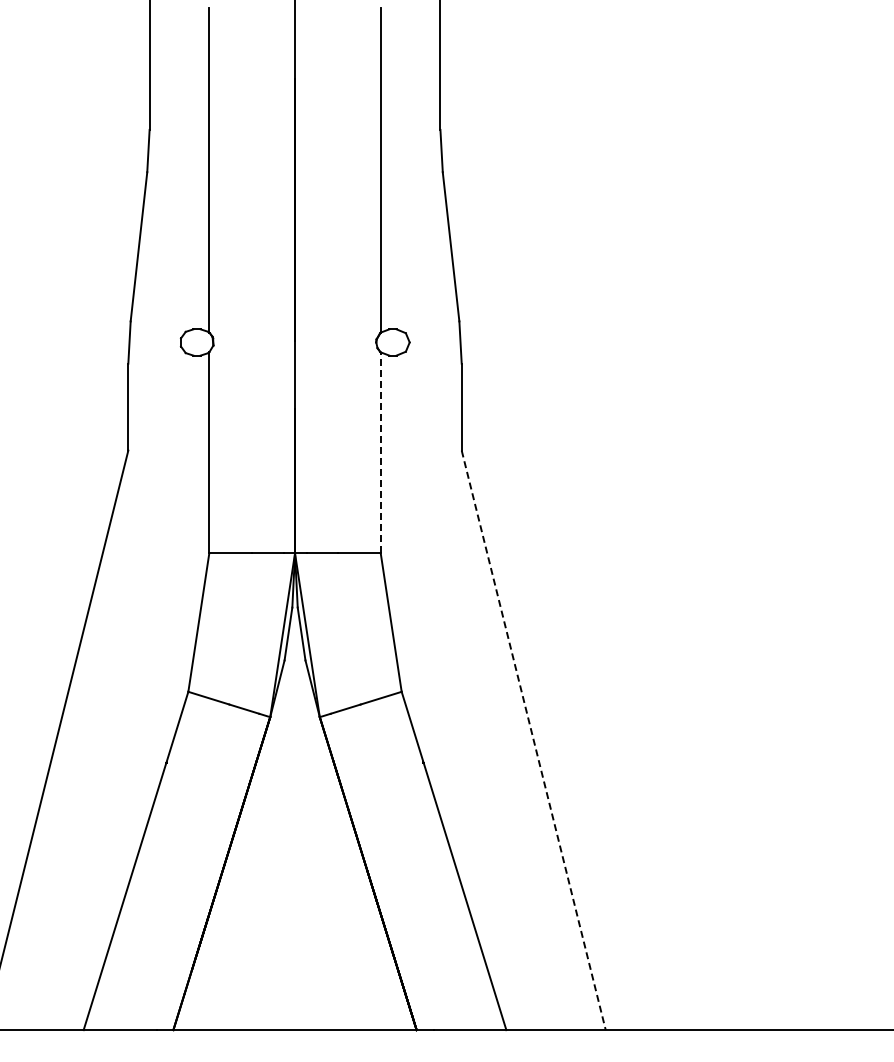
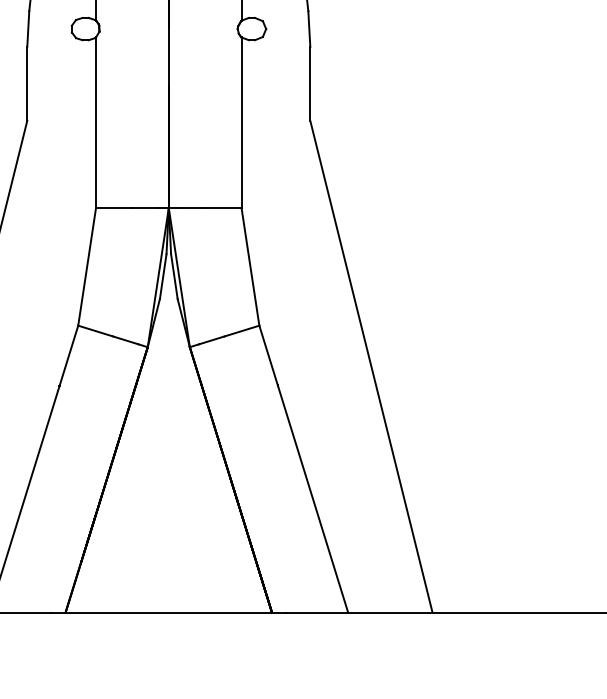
line: (380, 452) -> (241, 122), dashed -> solid
line: (533, 740) -> (371, 366), dashed -> solid

